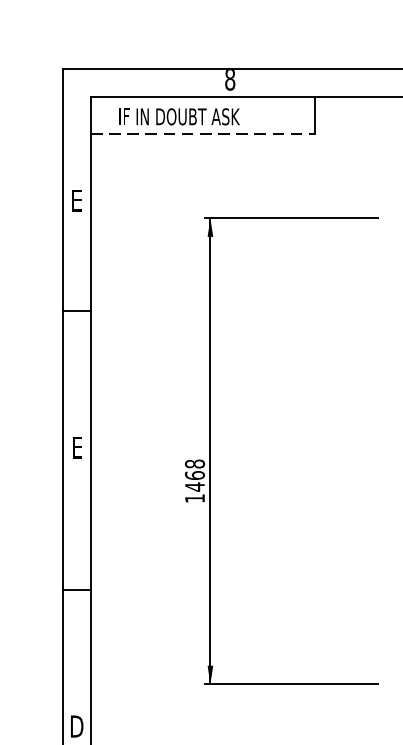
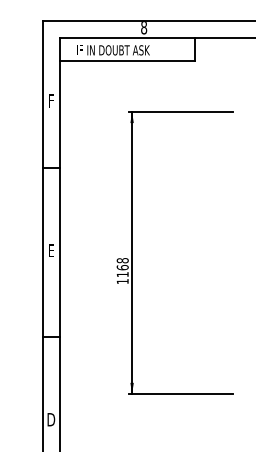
line: (202, 133) -> (127, 60), dashed -> solid
text: (75, 199) -> (50, 100), E -> F
text: (194, 486) -> (122, 274), 1468 -> 1168

